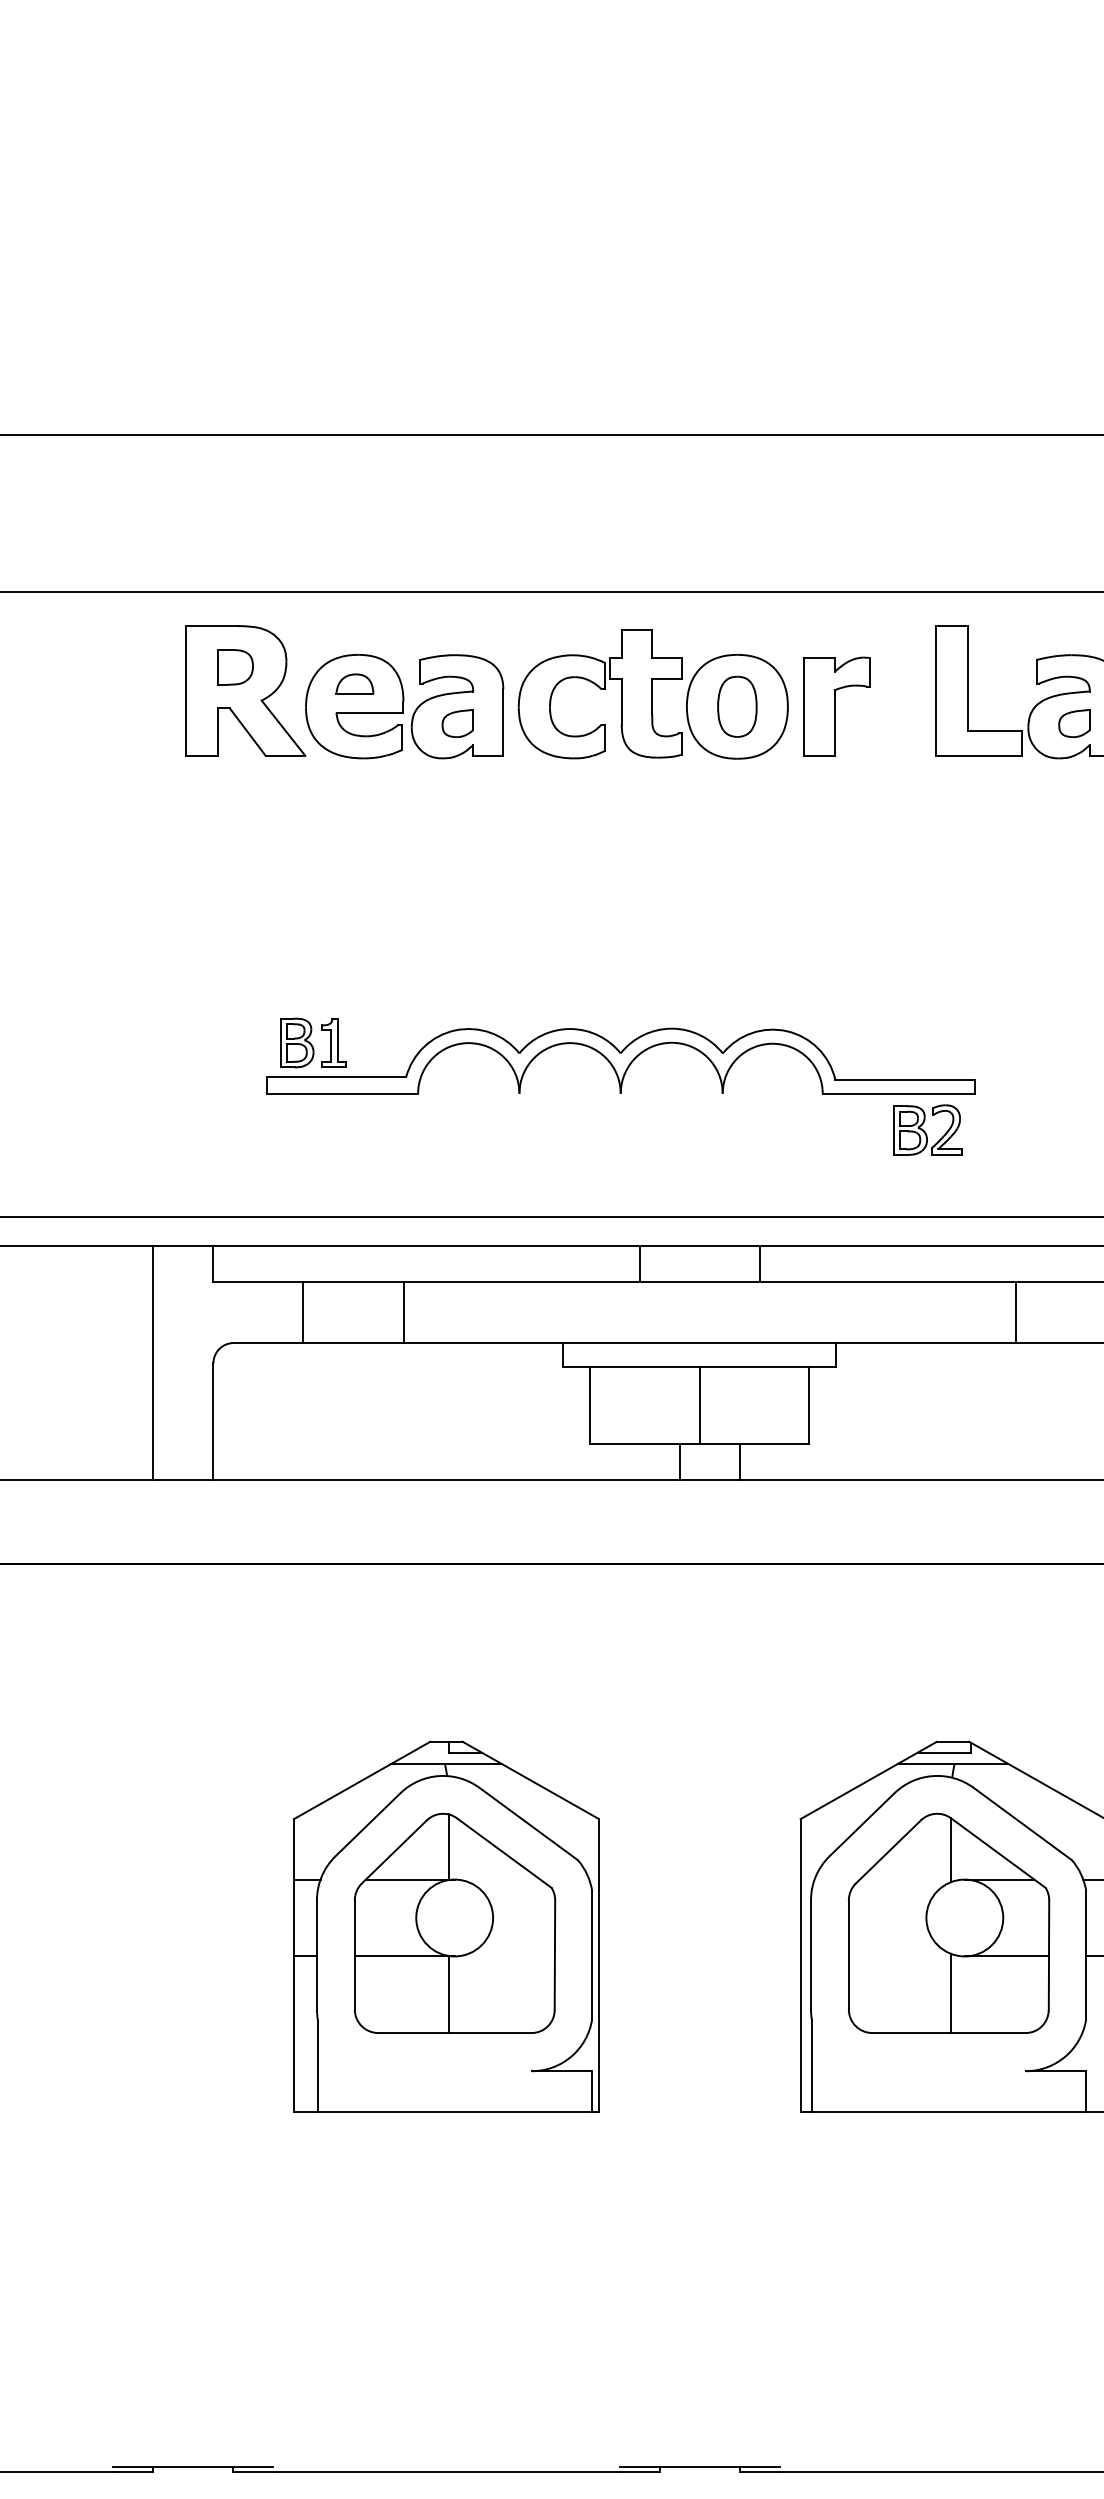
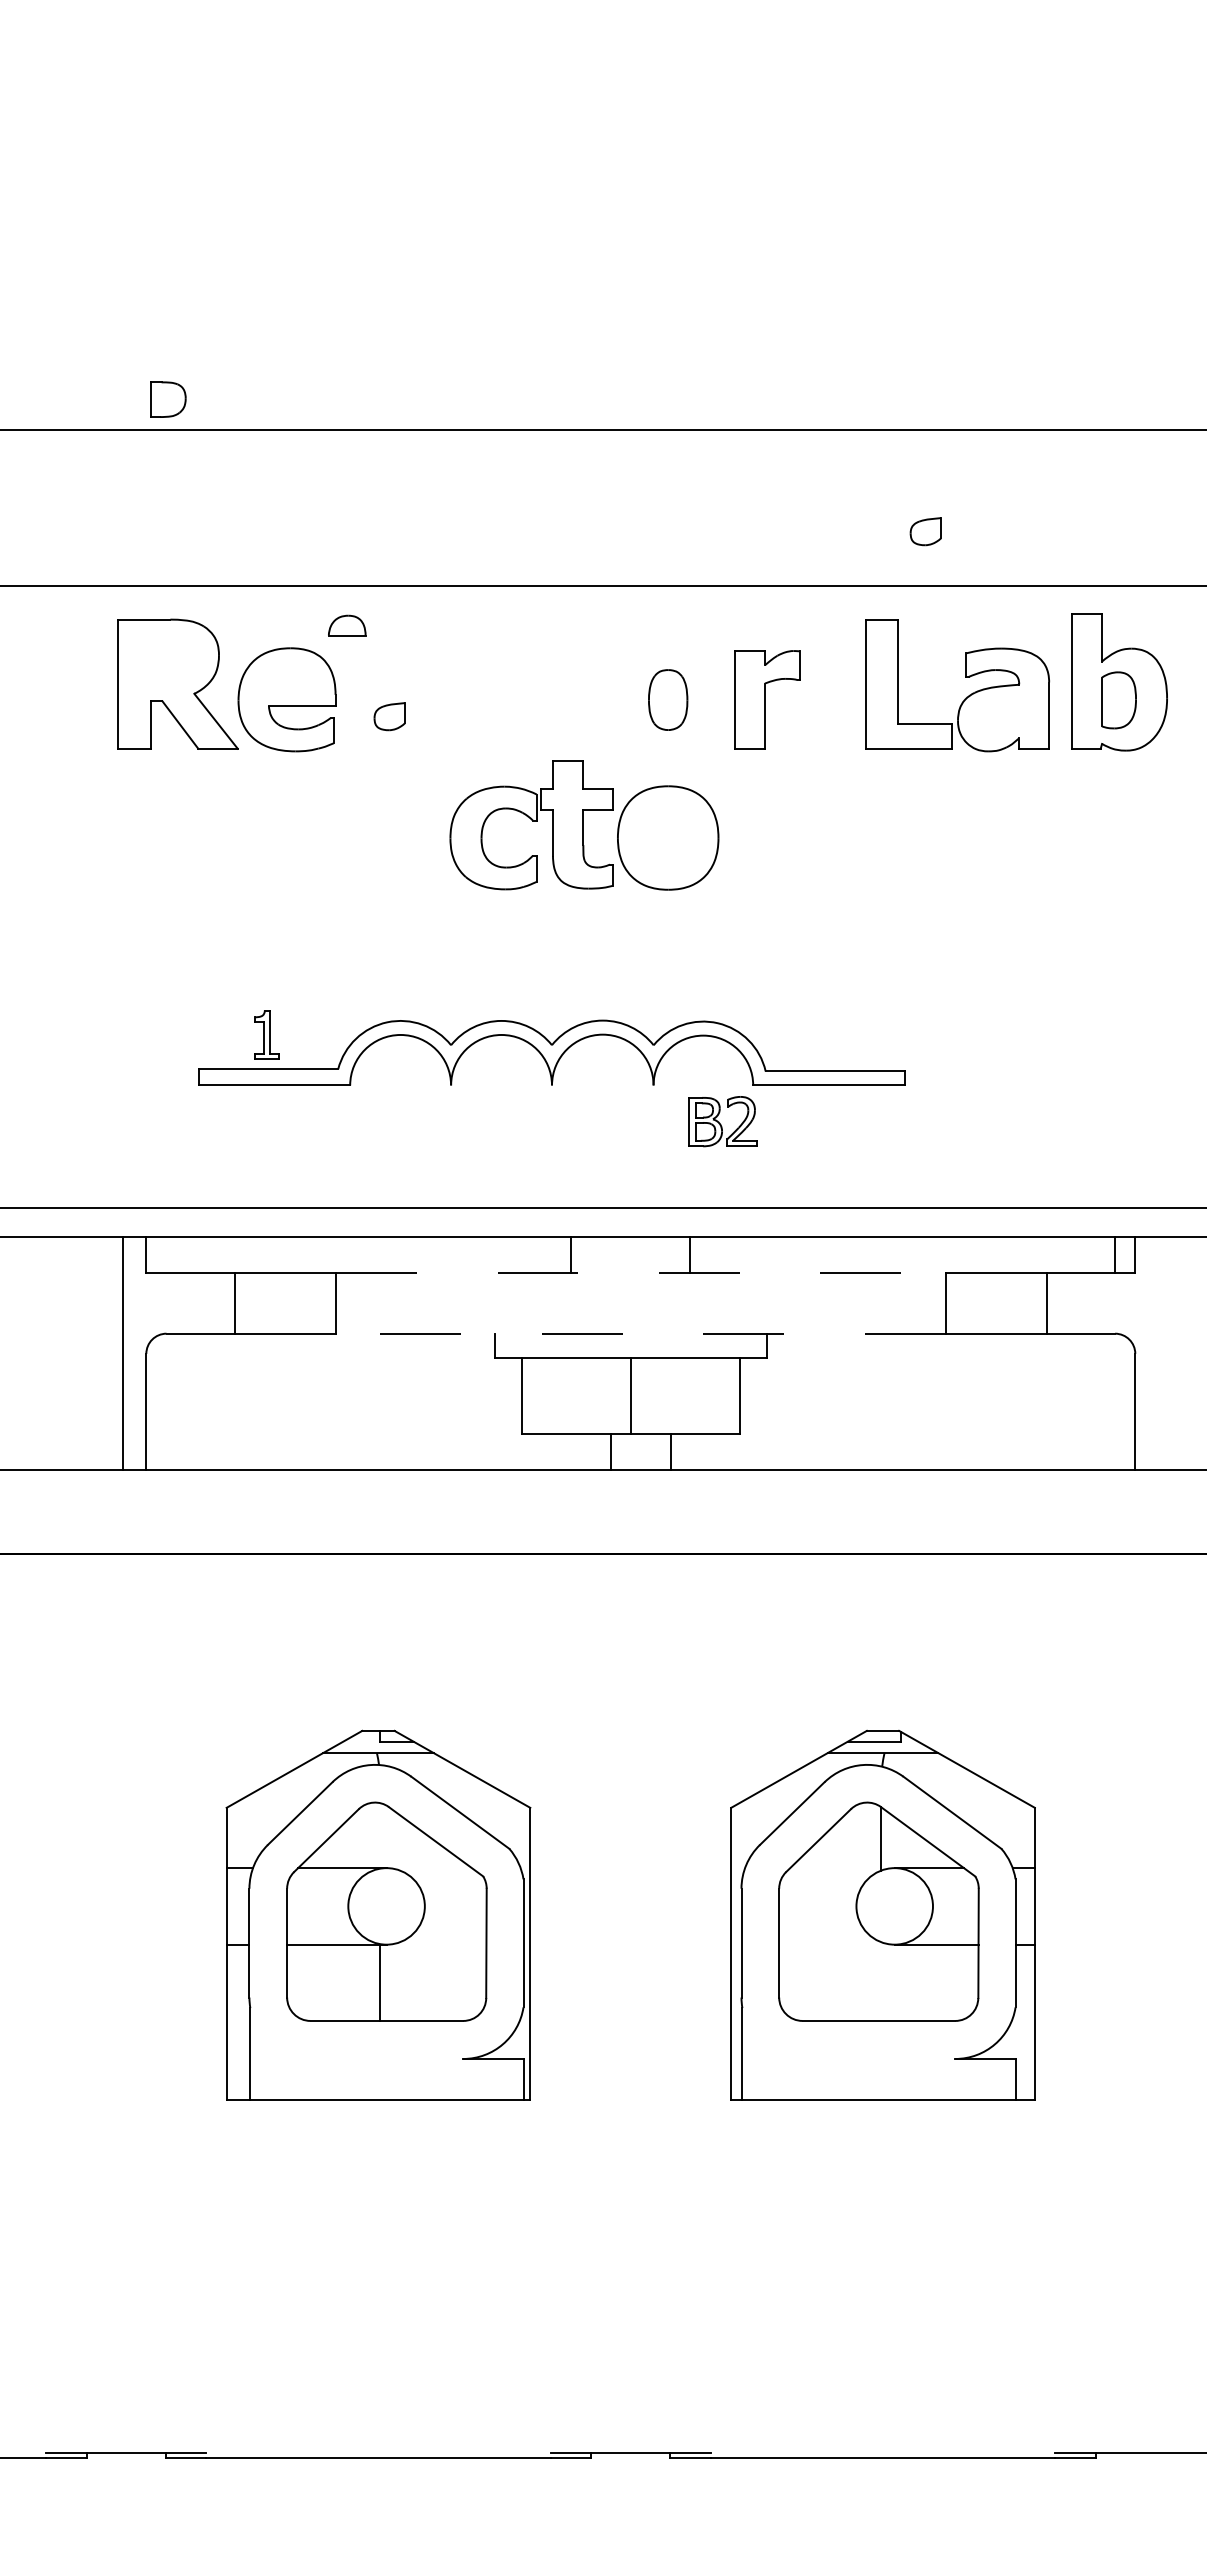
part: (235, 667) -> (168, 399), moved
part: (355, 684) -> (347, 625), moved
part: (653, 694) -> (584, 825), moved
part: (457, 706) -> (389, 699), removed
part: (1074, 723) -> (925, 531), moved
part: (296, 1042) -> (229, 1034), removed
part: (927, 1129) -> (722, 1121), moved
line: (709, 1282) -> (640, 1273), solid -> dashed
line: (709, 1342) -> (640, 1333), solid -> dashed
line: (152, 1362) -> (122, 1353), moved
line: (448, 1846) -> (380, 1835), removed
line: (950, 1993) -> (880, 1981), removed

